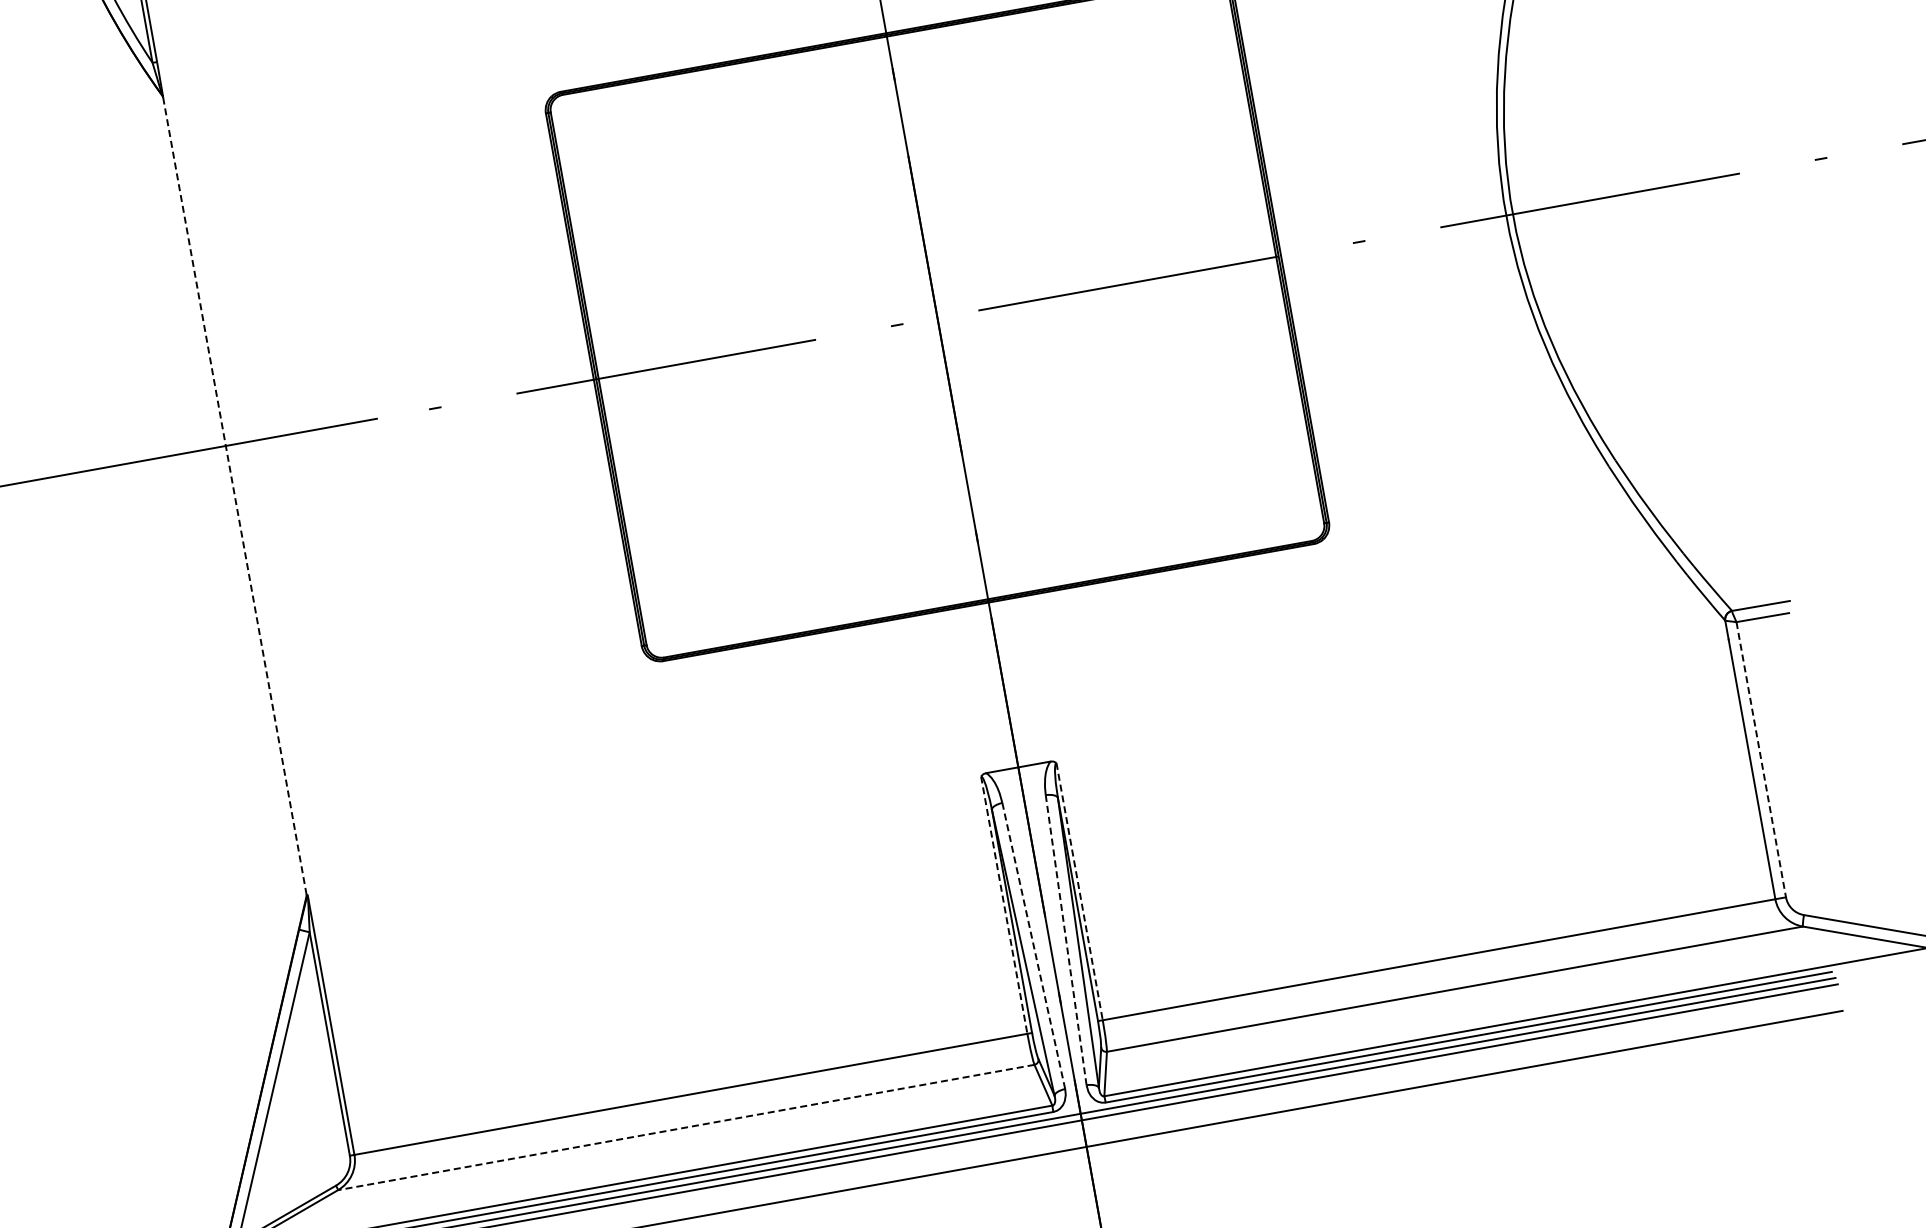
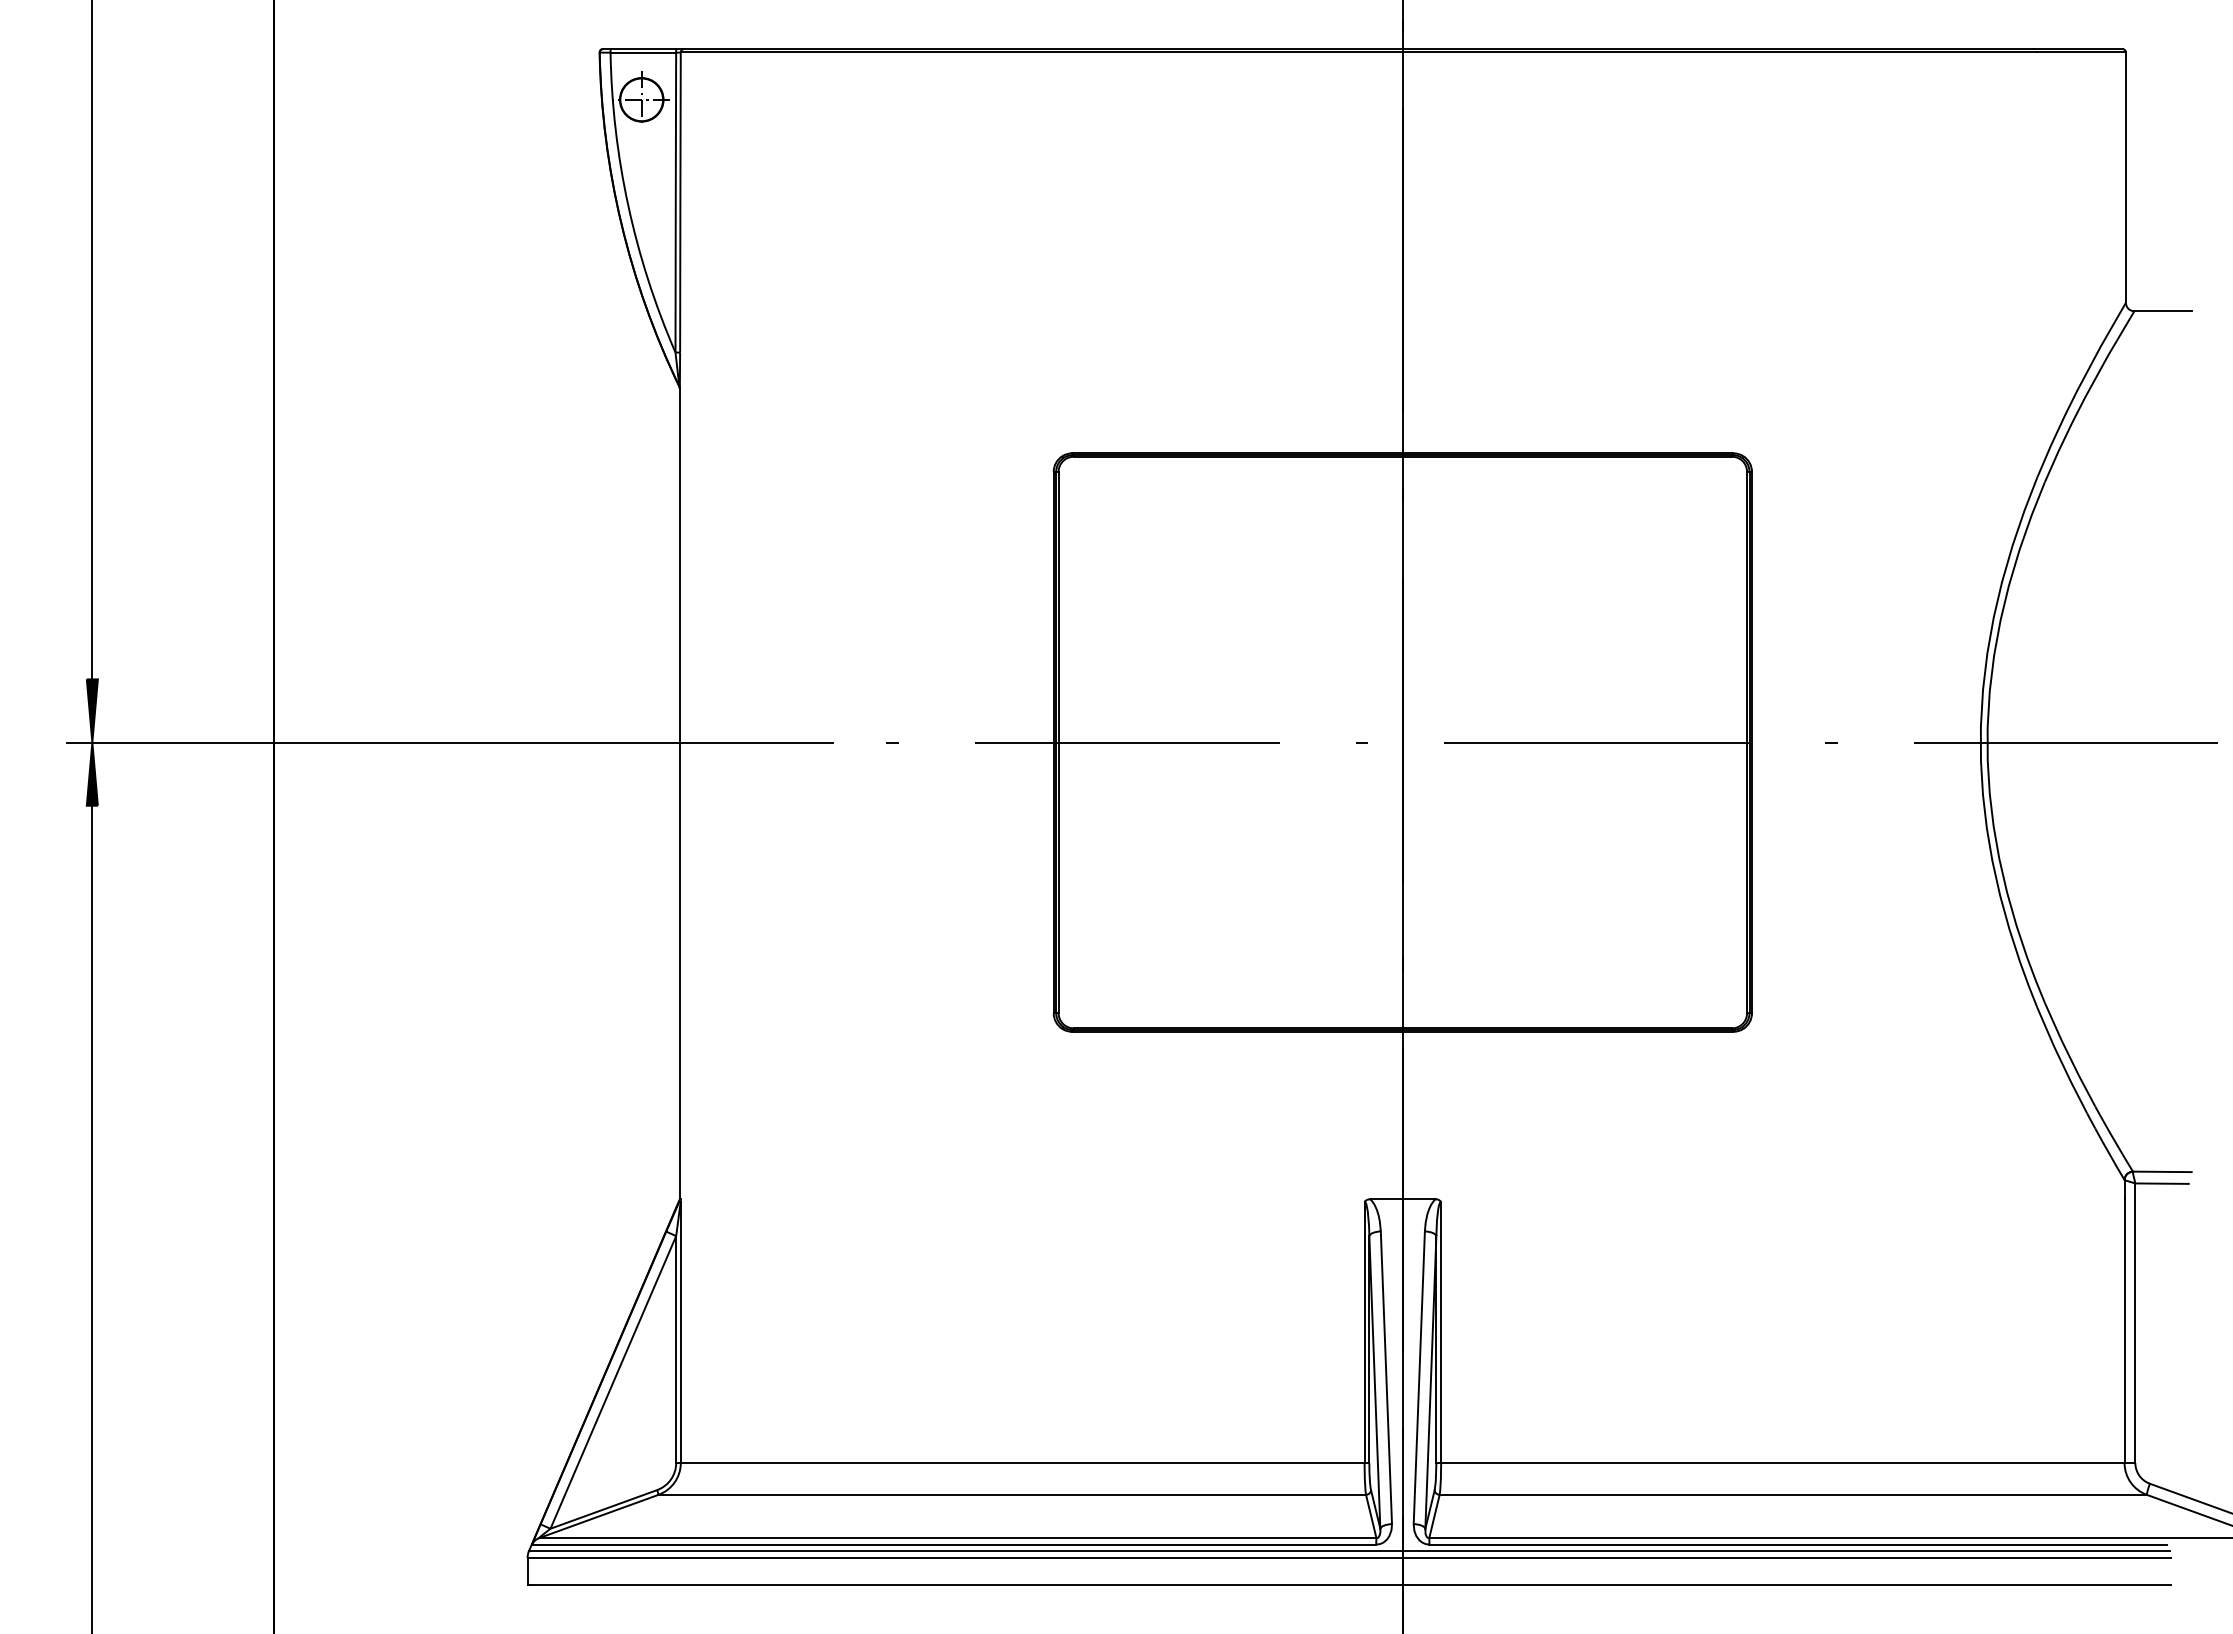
line: (234, 497) -> (679, 794), dashed -> solid
line: (1761, 759) -> (2135, 1323), dashed -> solid
line: (1079, 891) -> (1441, 1332), dashed -> solid
line: (1004, 905) -> (1364, 1332), dashed -> solid
line: (1066, 939) -> (1419, 1377), dashed -> solid
line: (1033, 945) -> (1386, 1377), dashed -> solid
line: (686, 1127) -> (1012, 1494), dashed -> solid

